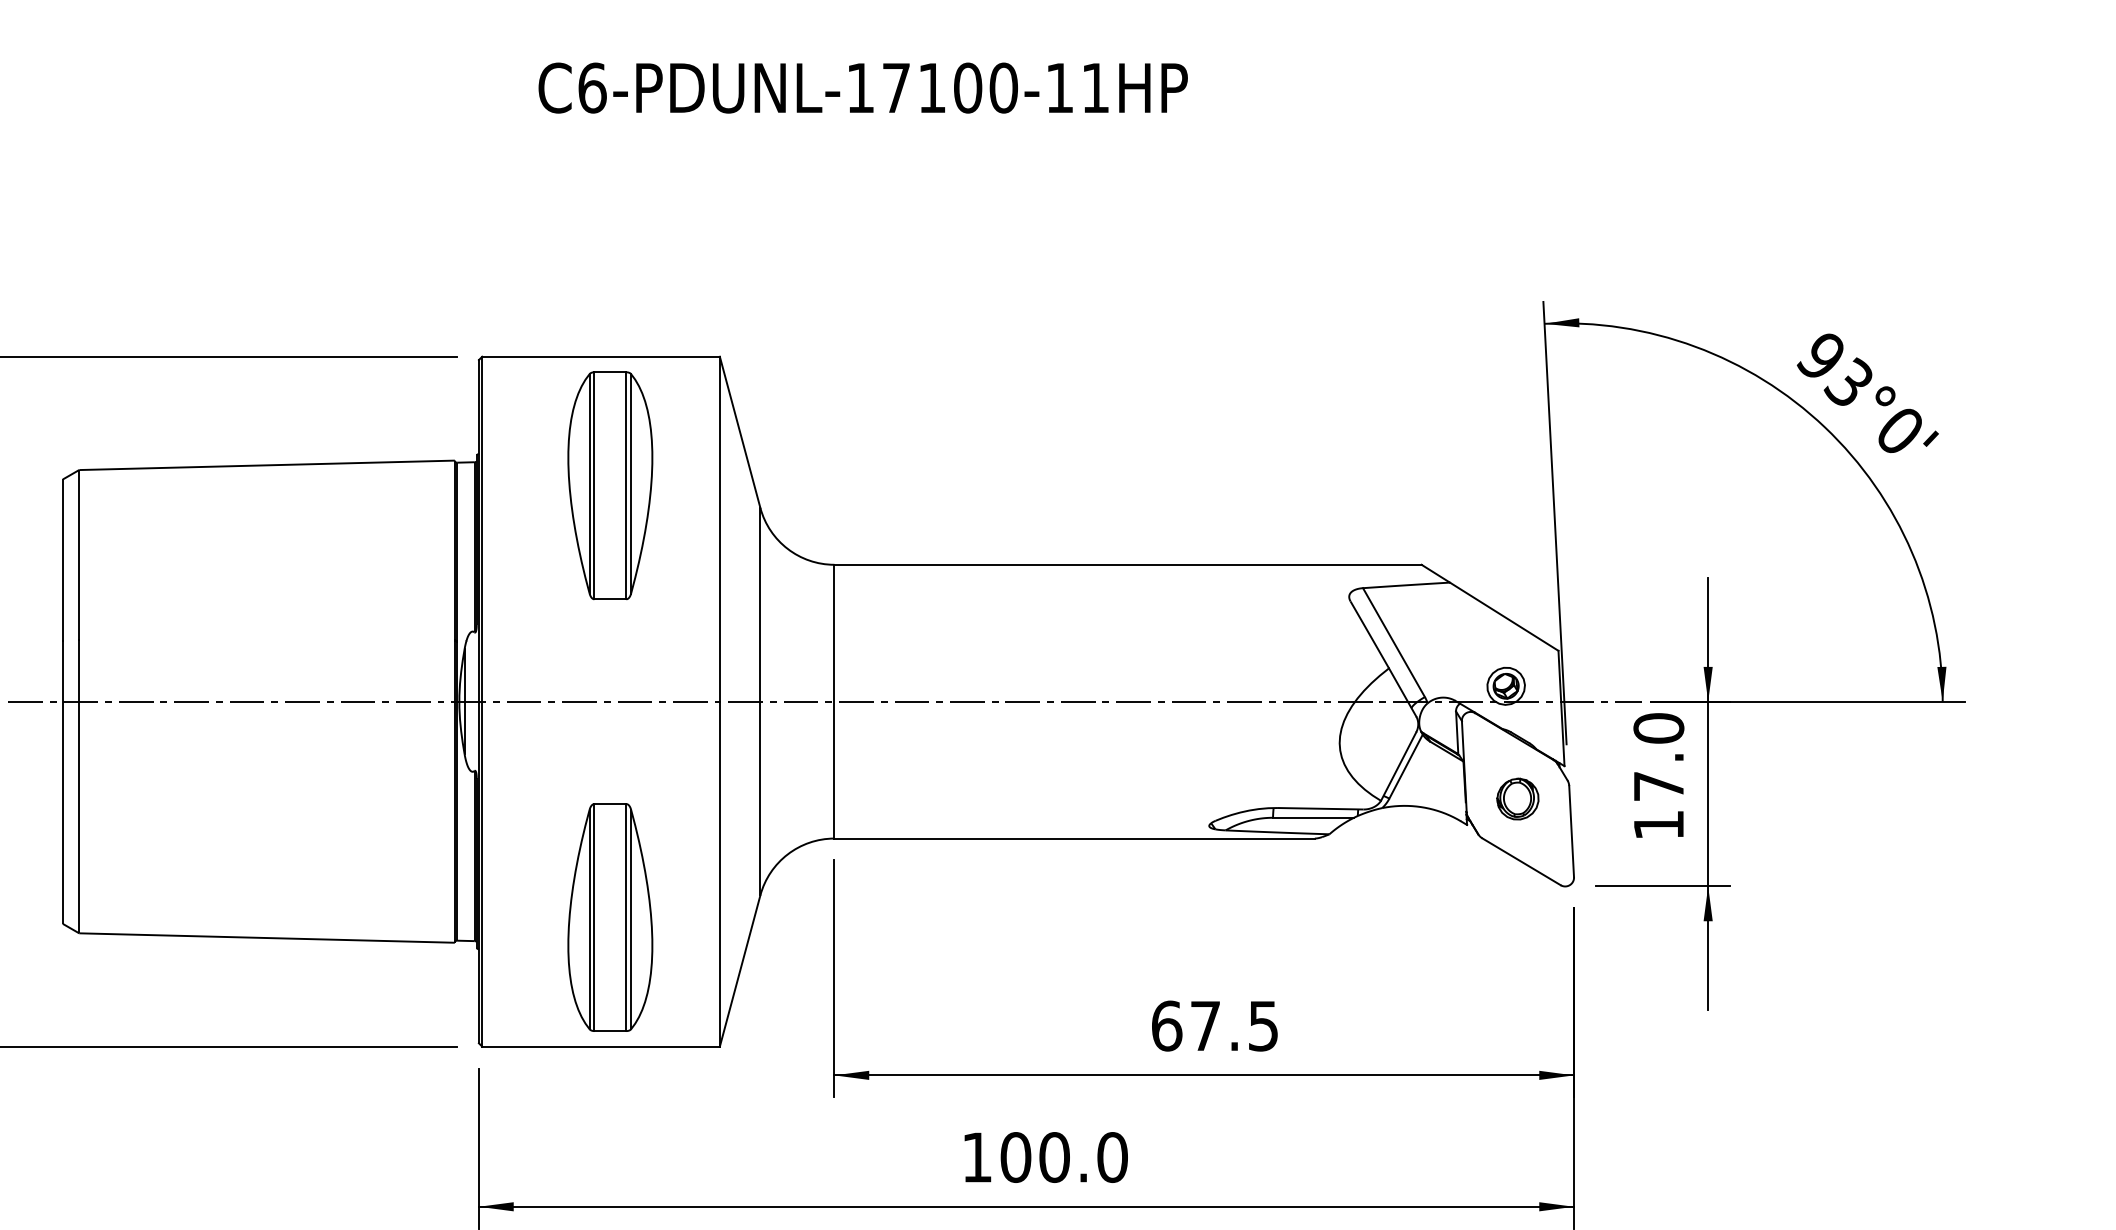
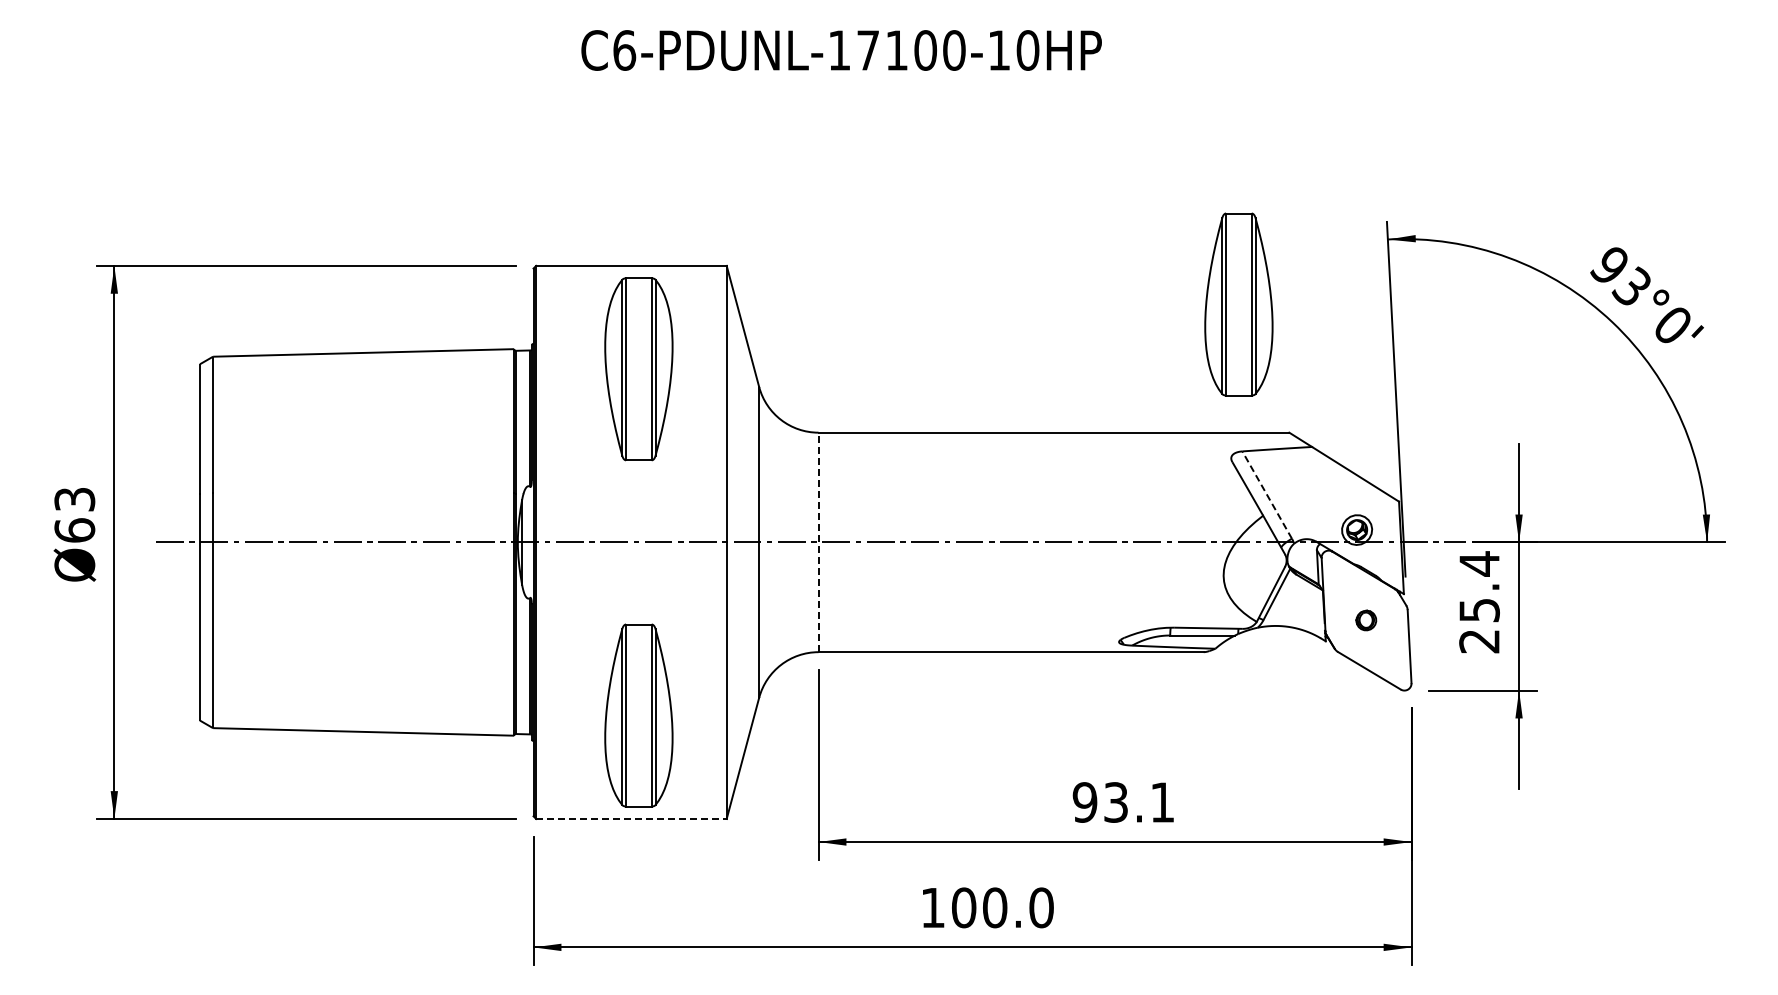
text: (1095, 88) -> (1027, 50), C6-PDUNL-17100-11HP -> C6-PDUNL-17100-10HP
part: (1358, 404) -> (1238, 304), added
line: (1393, 641) -> (1266, 494), solid -> dashed
line: (834, 701) -> (818, 542), solid -> dashed
text: (1658, 776) -> (1479, 602), 17.0 -> 25.4
part: (1516, 799) -> (1365, 620), size x0.6
text: (1213, 1026) -> (1122, 802), 67.5 -> 93.1
line: (601, 1046) -> (631, 818), solid -> dashed

